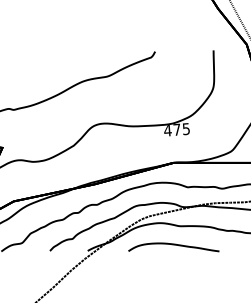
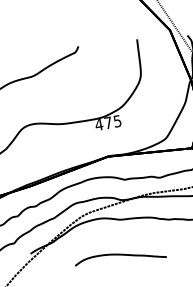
curve: (173, 245) -> (119, 255), moved

